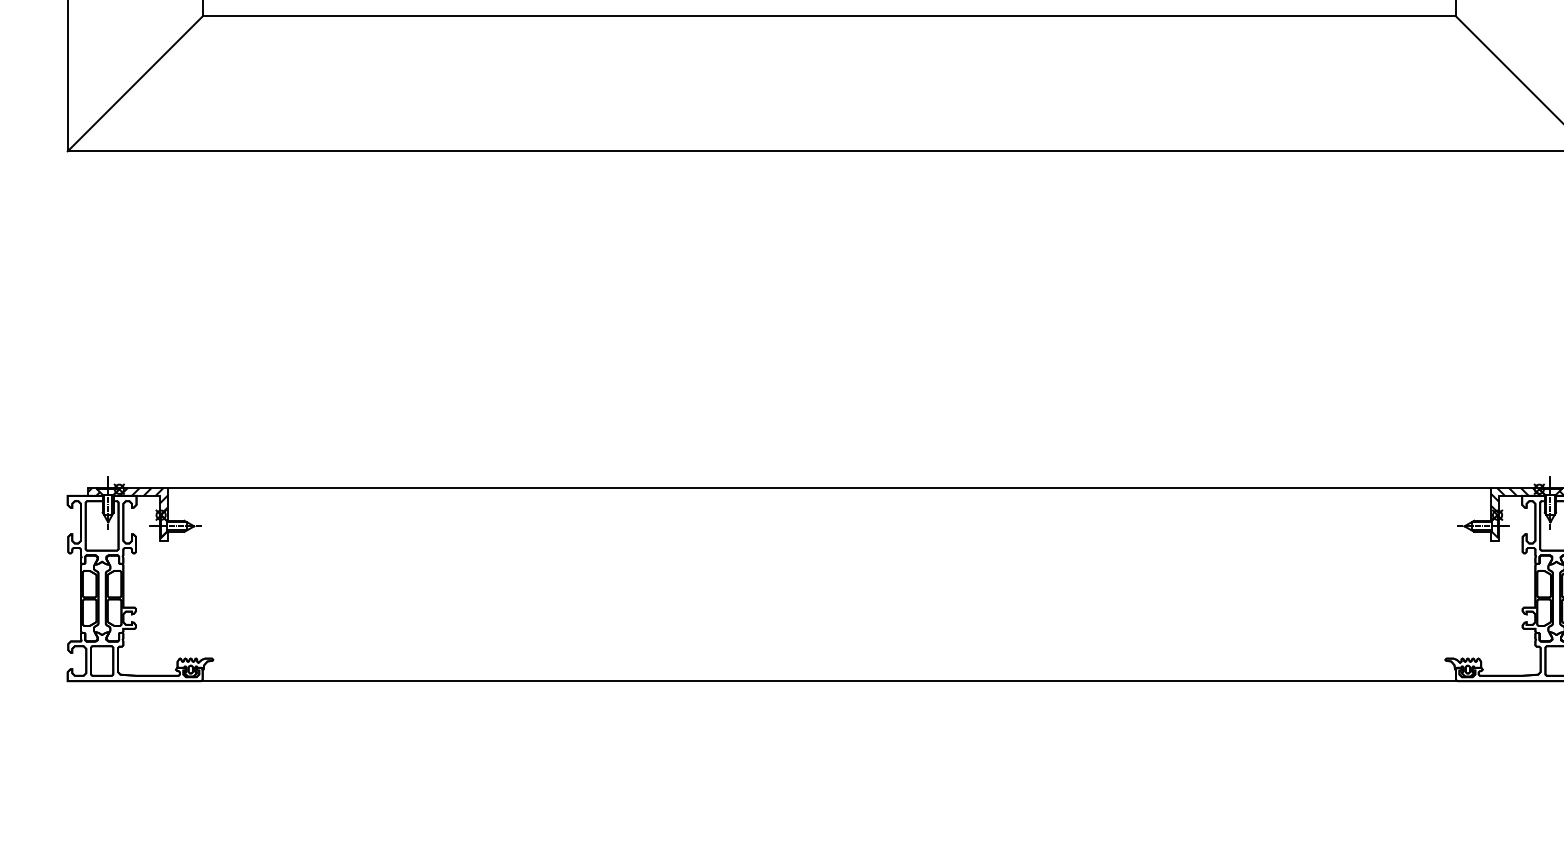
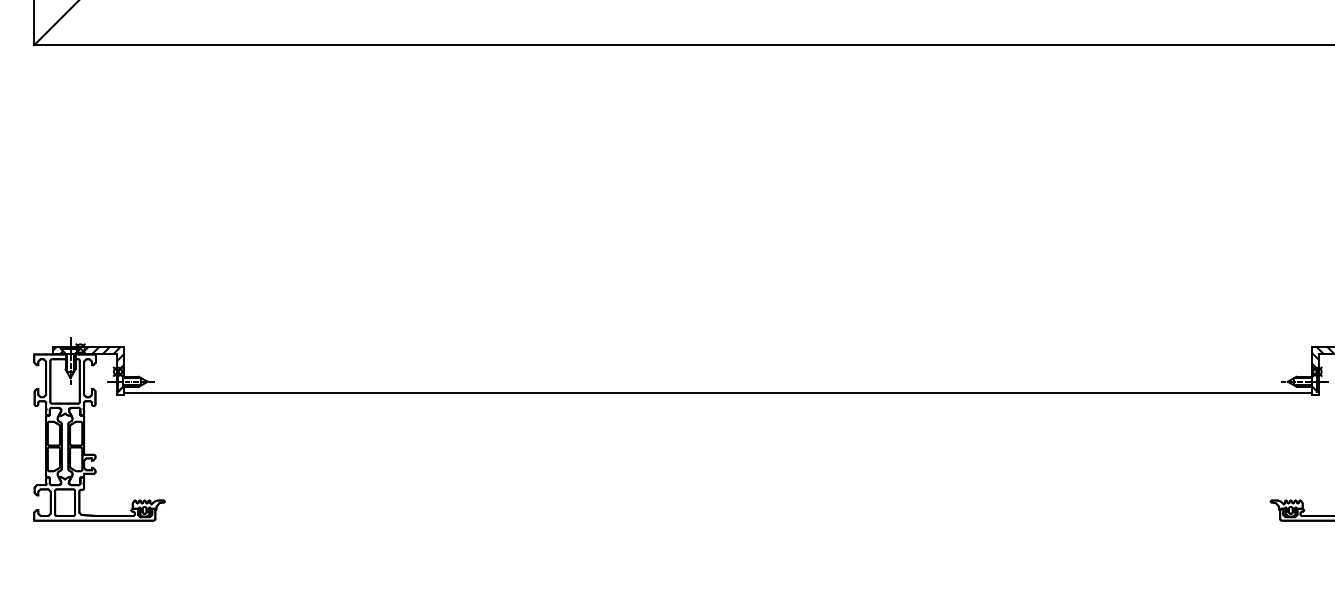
line: (828, 487) -> (716, 392), moved
line: (829, 681) -> (717, 521), removed

